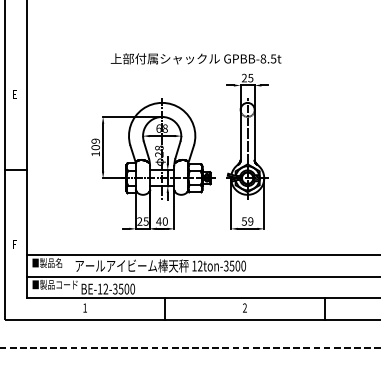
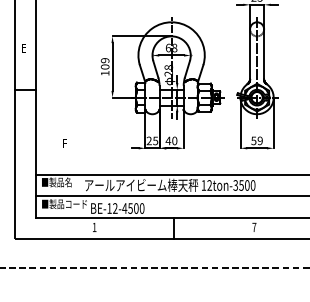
text: (14, 94) -> (23, 47), moved
text: (14, 244) -> (64, 143), moved
text: (114, 288) -> (123, 207), BE-12-3500 -> BE-12-4500
text: (244, 307) -> (253, 226), 2 -> 7

